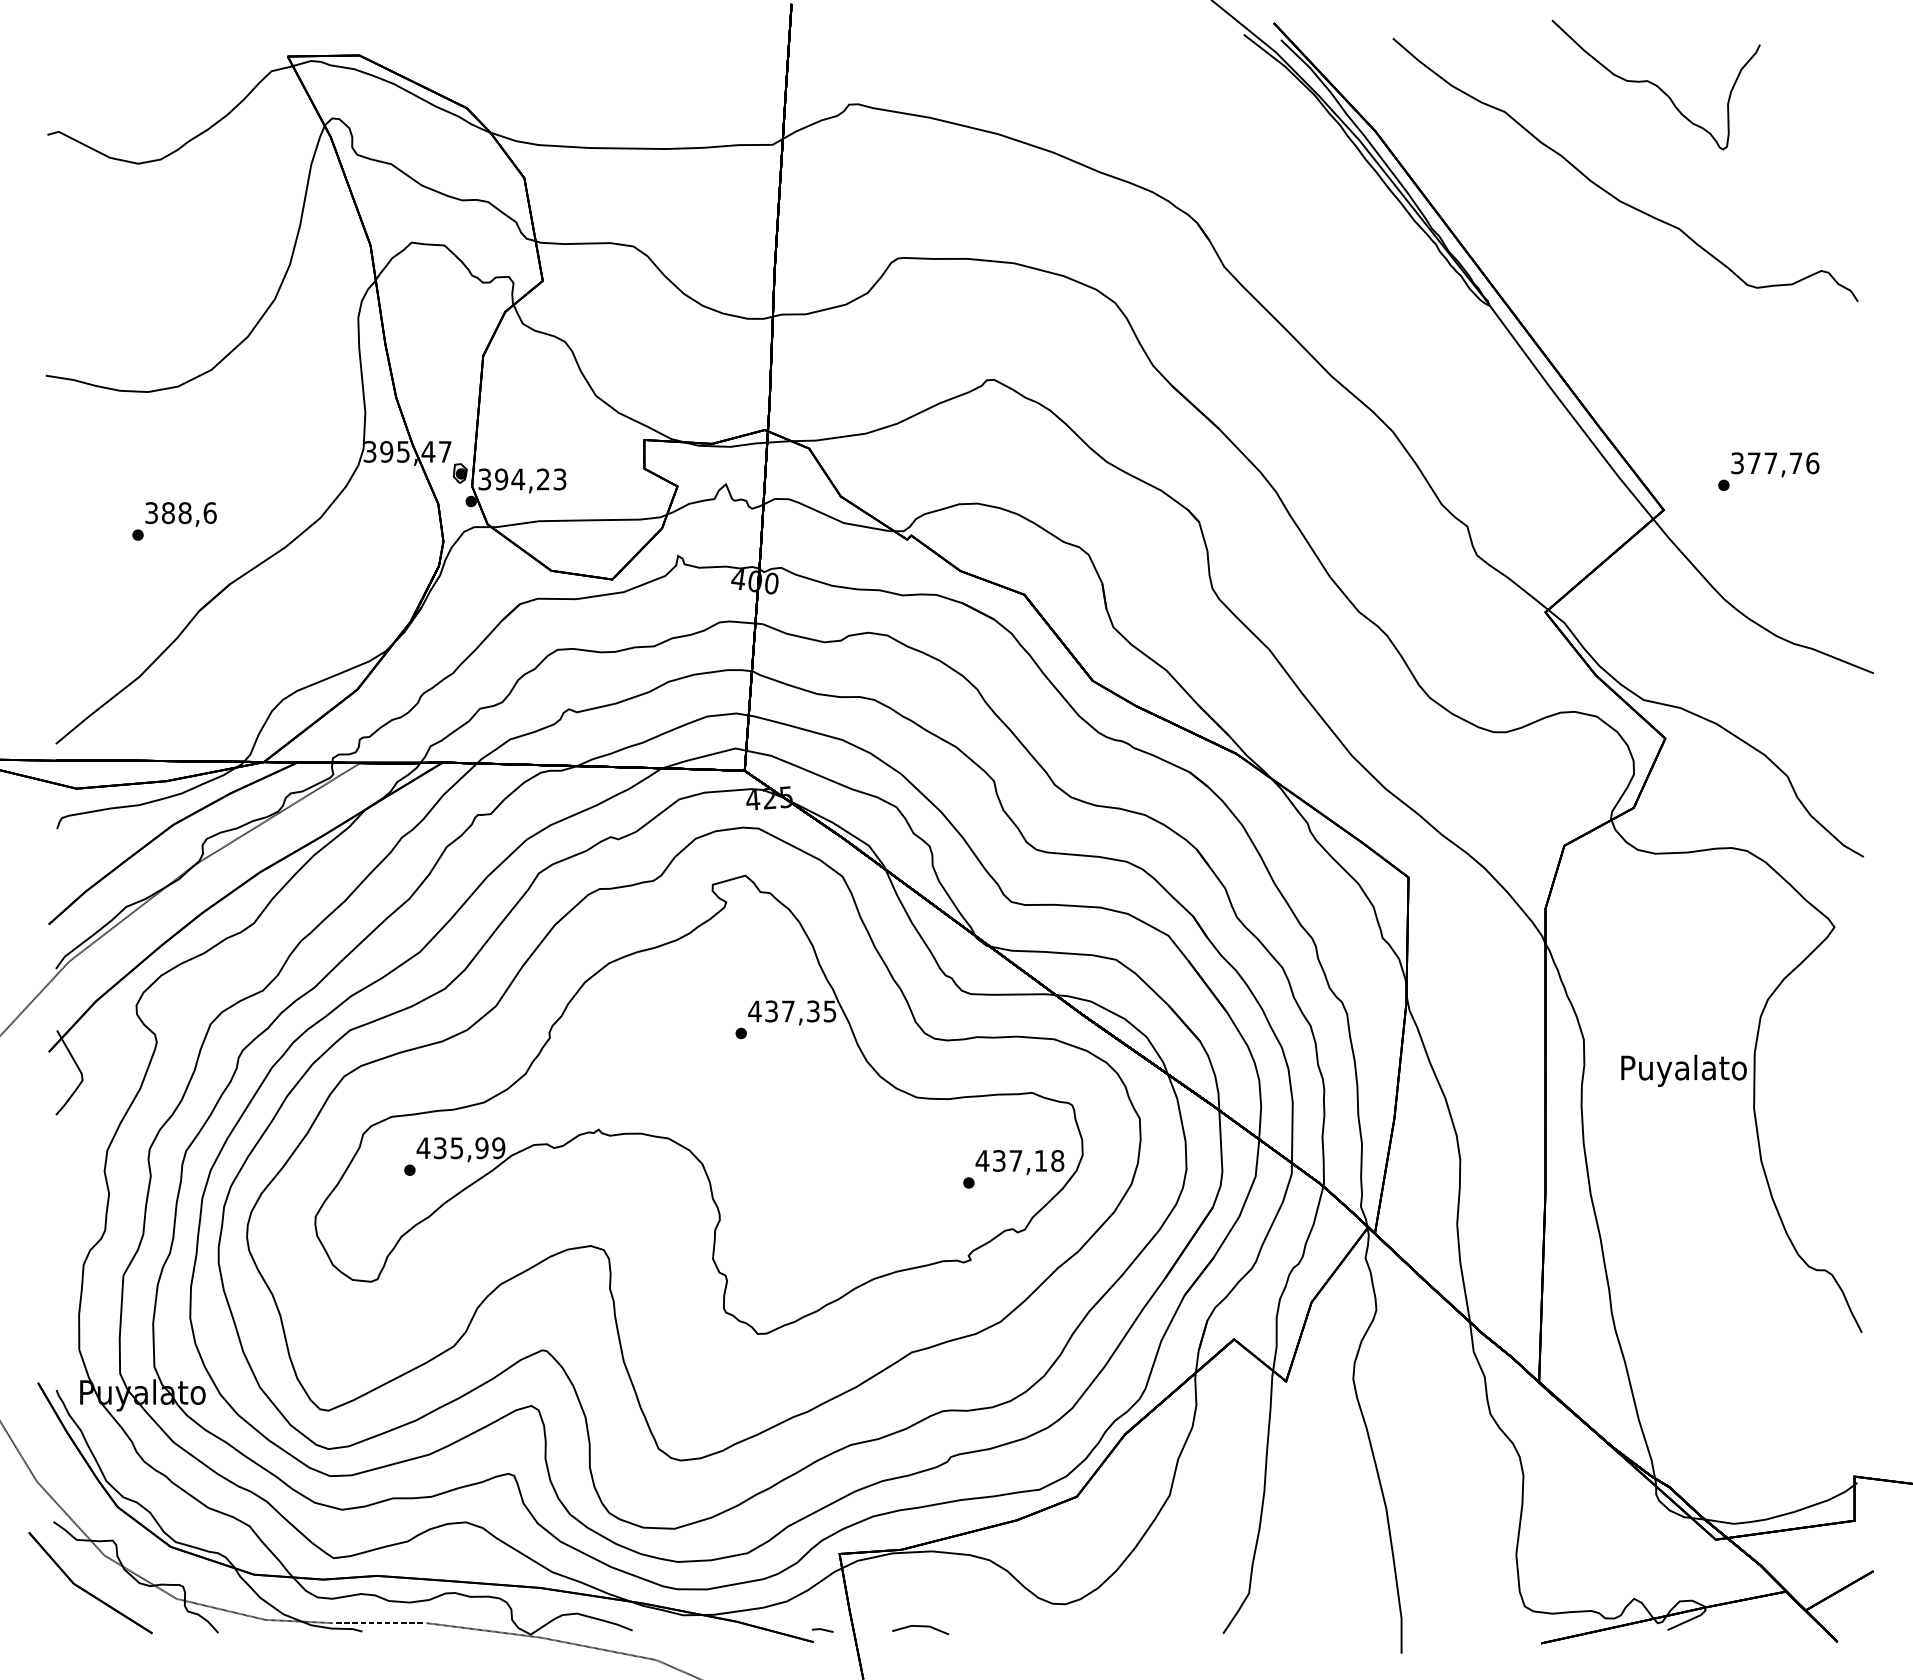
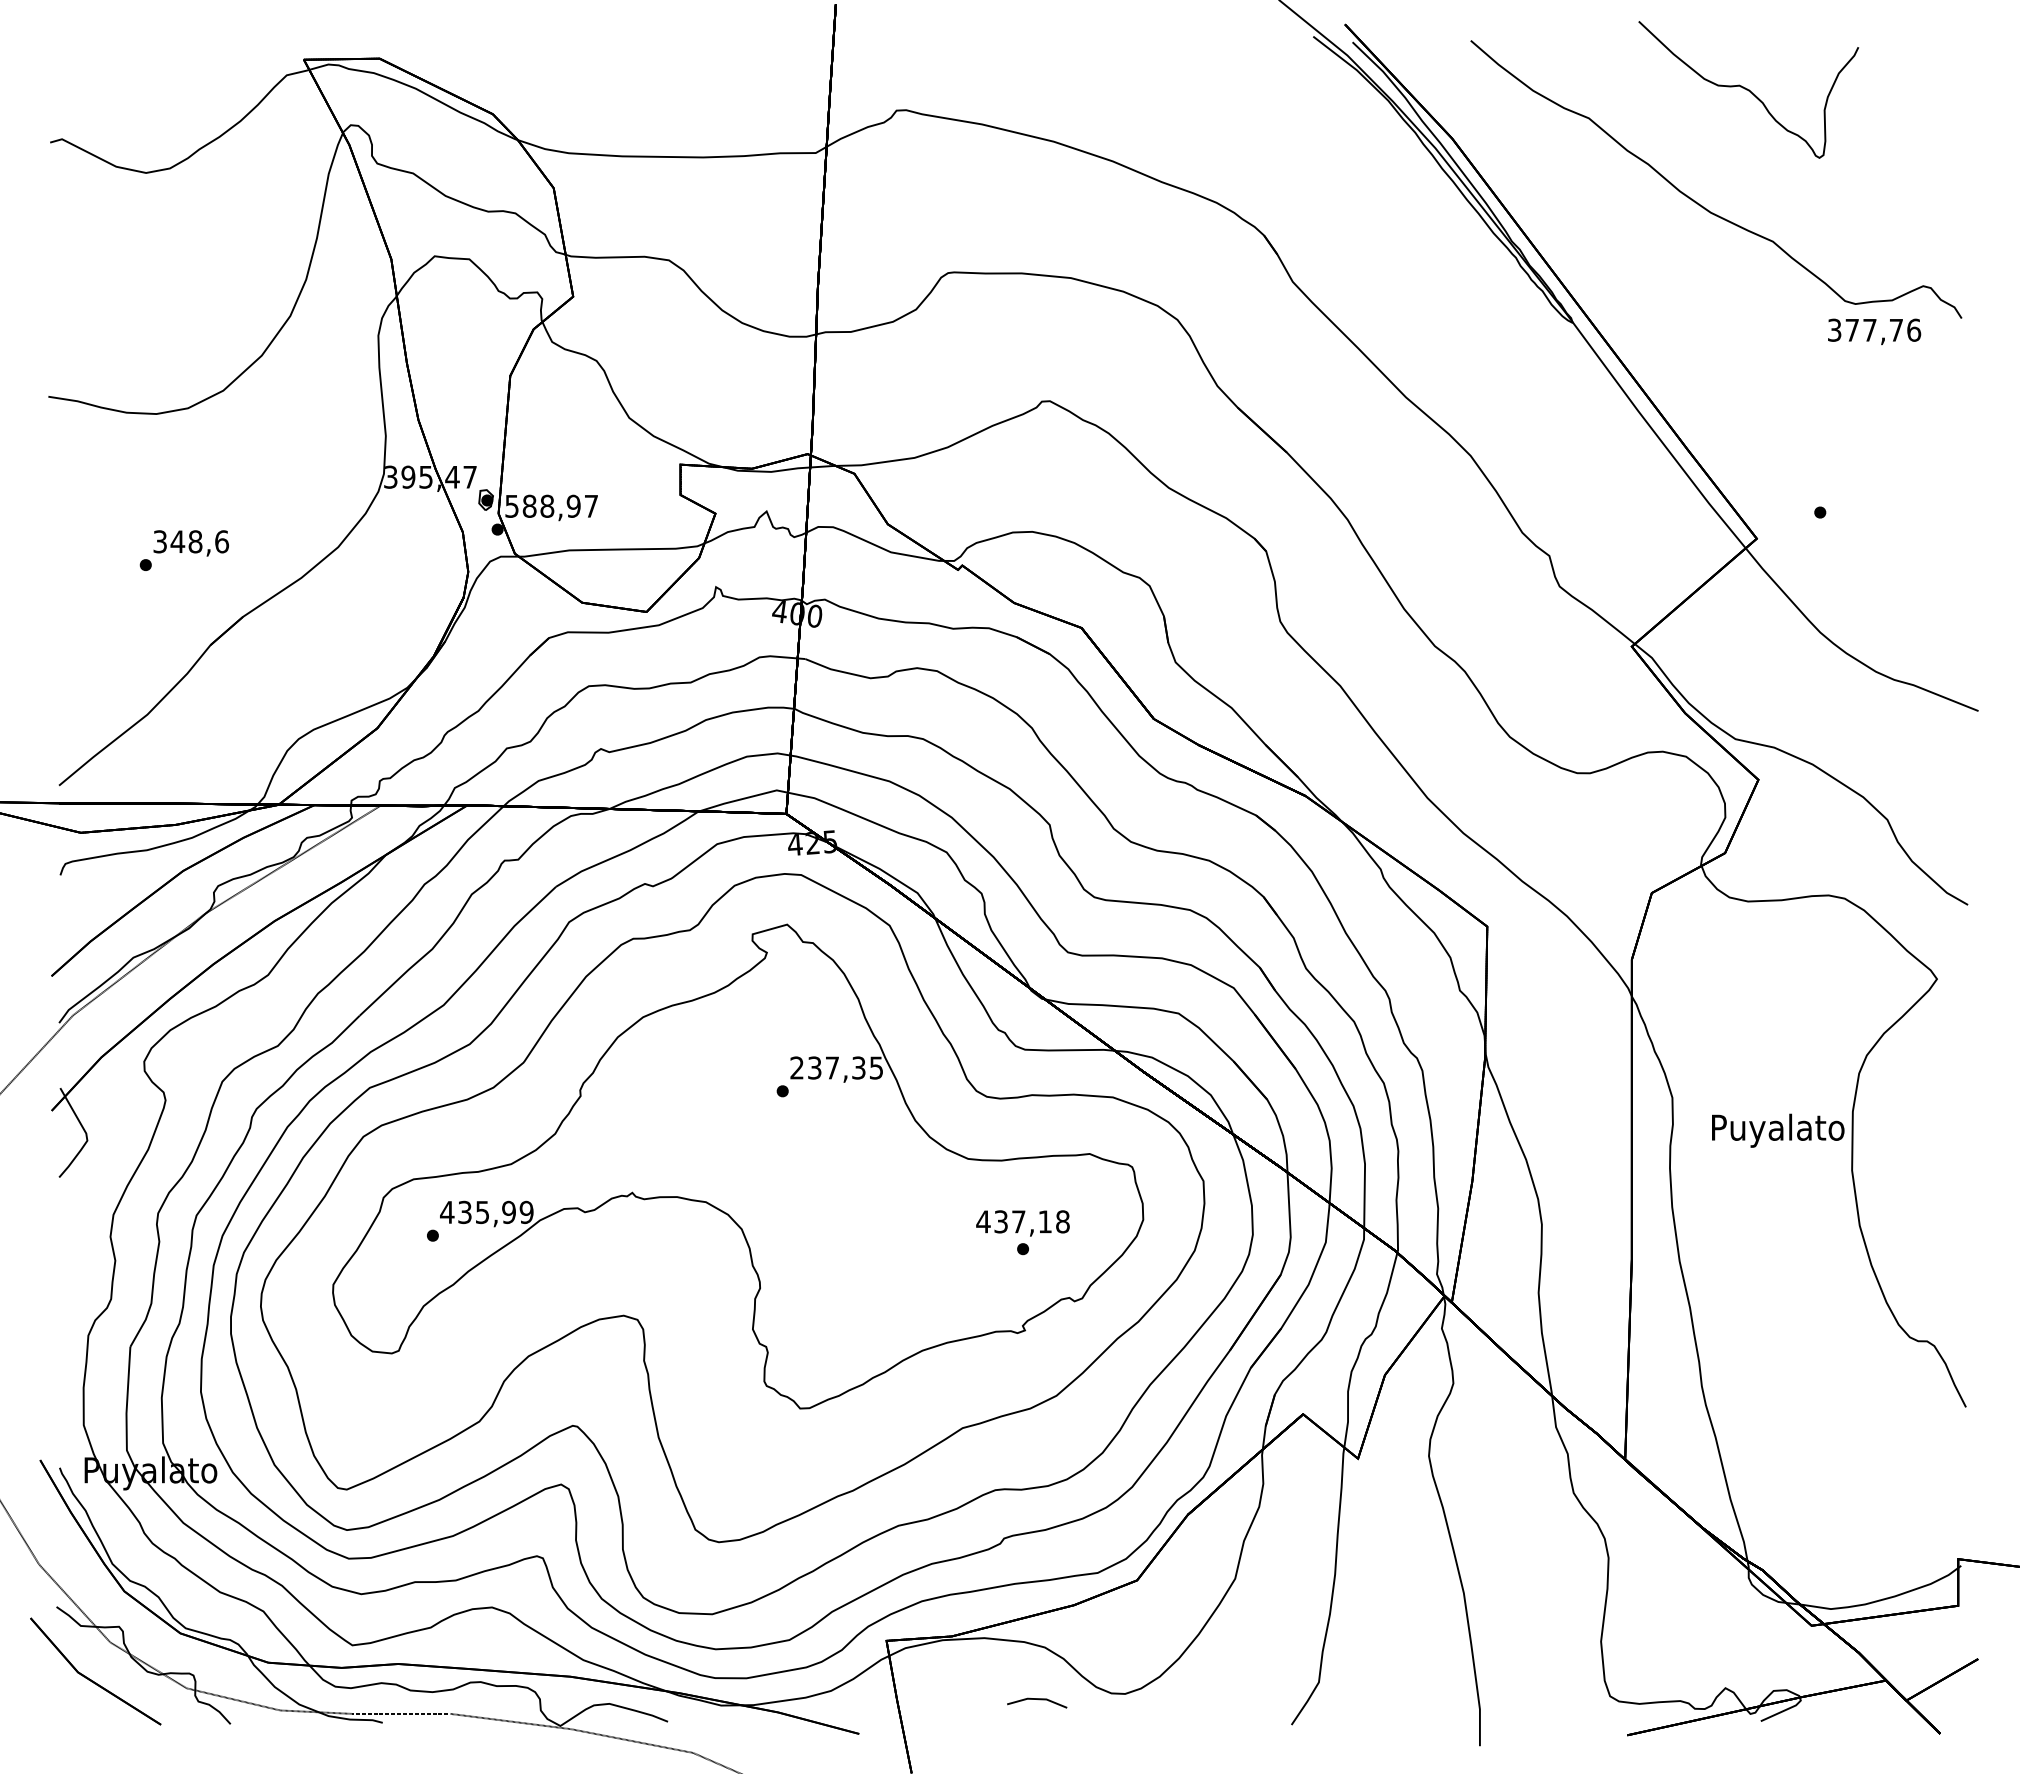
text: (1775, 464) -> (1874, 331), moved
text: (522, 478) -> (551, 505), 394,23 -> 588,97
text: (168, 512) -> (177, 541), 388,6 -> 348,6
text: (754, 1010) -> (796, 1067), 437,35 -> 237,35
text: (1019, 1162) -> (1022, 1223), moved
line: (921, 1627) -> (1038, 1700), moved
line: (822, 1630) -> (868, 1721), removed

